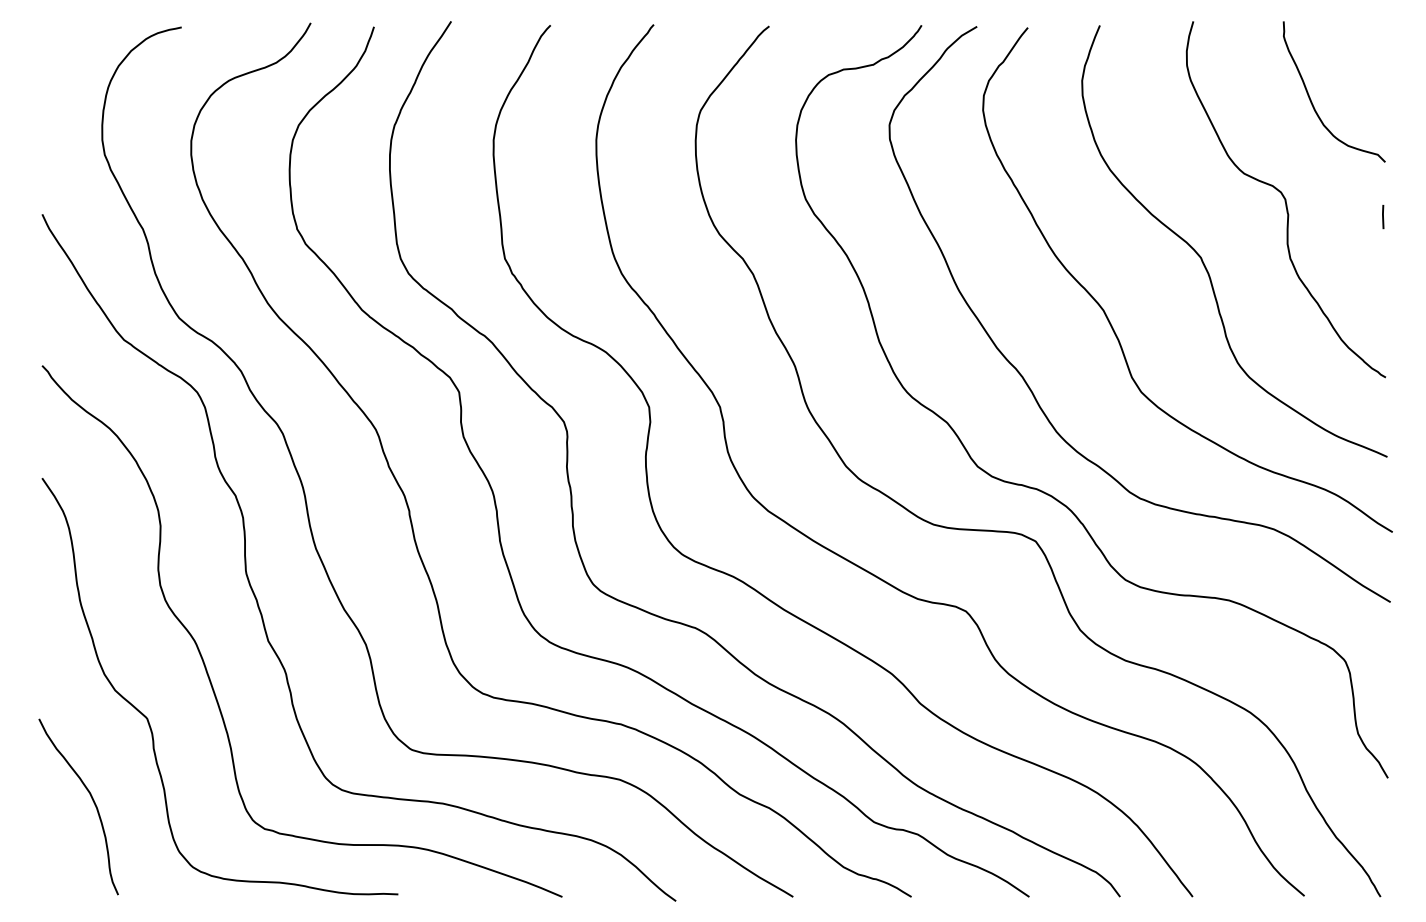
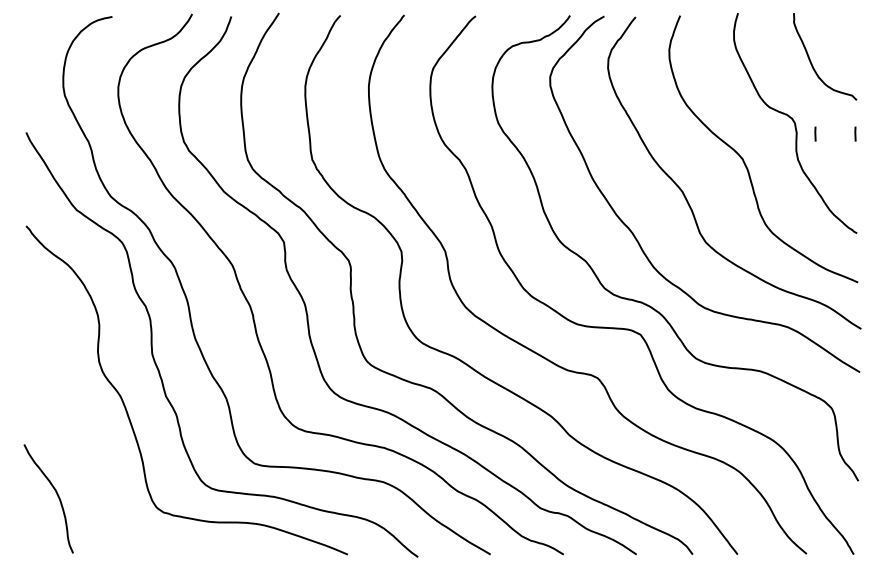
line: (1318, 216) -> (815, 133), added
curve: (149, 718) -> (92, 444), removed

